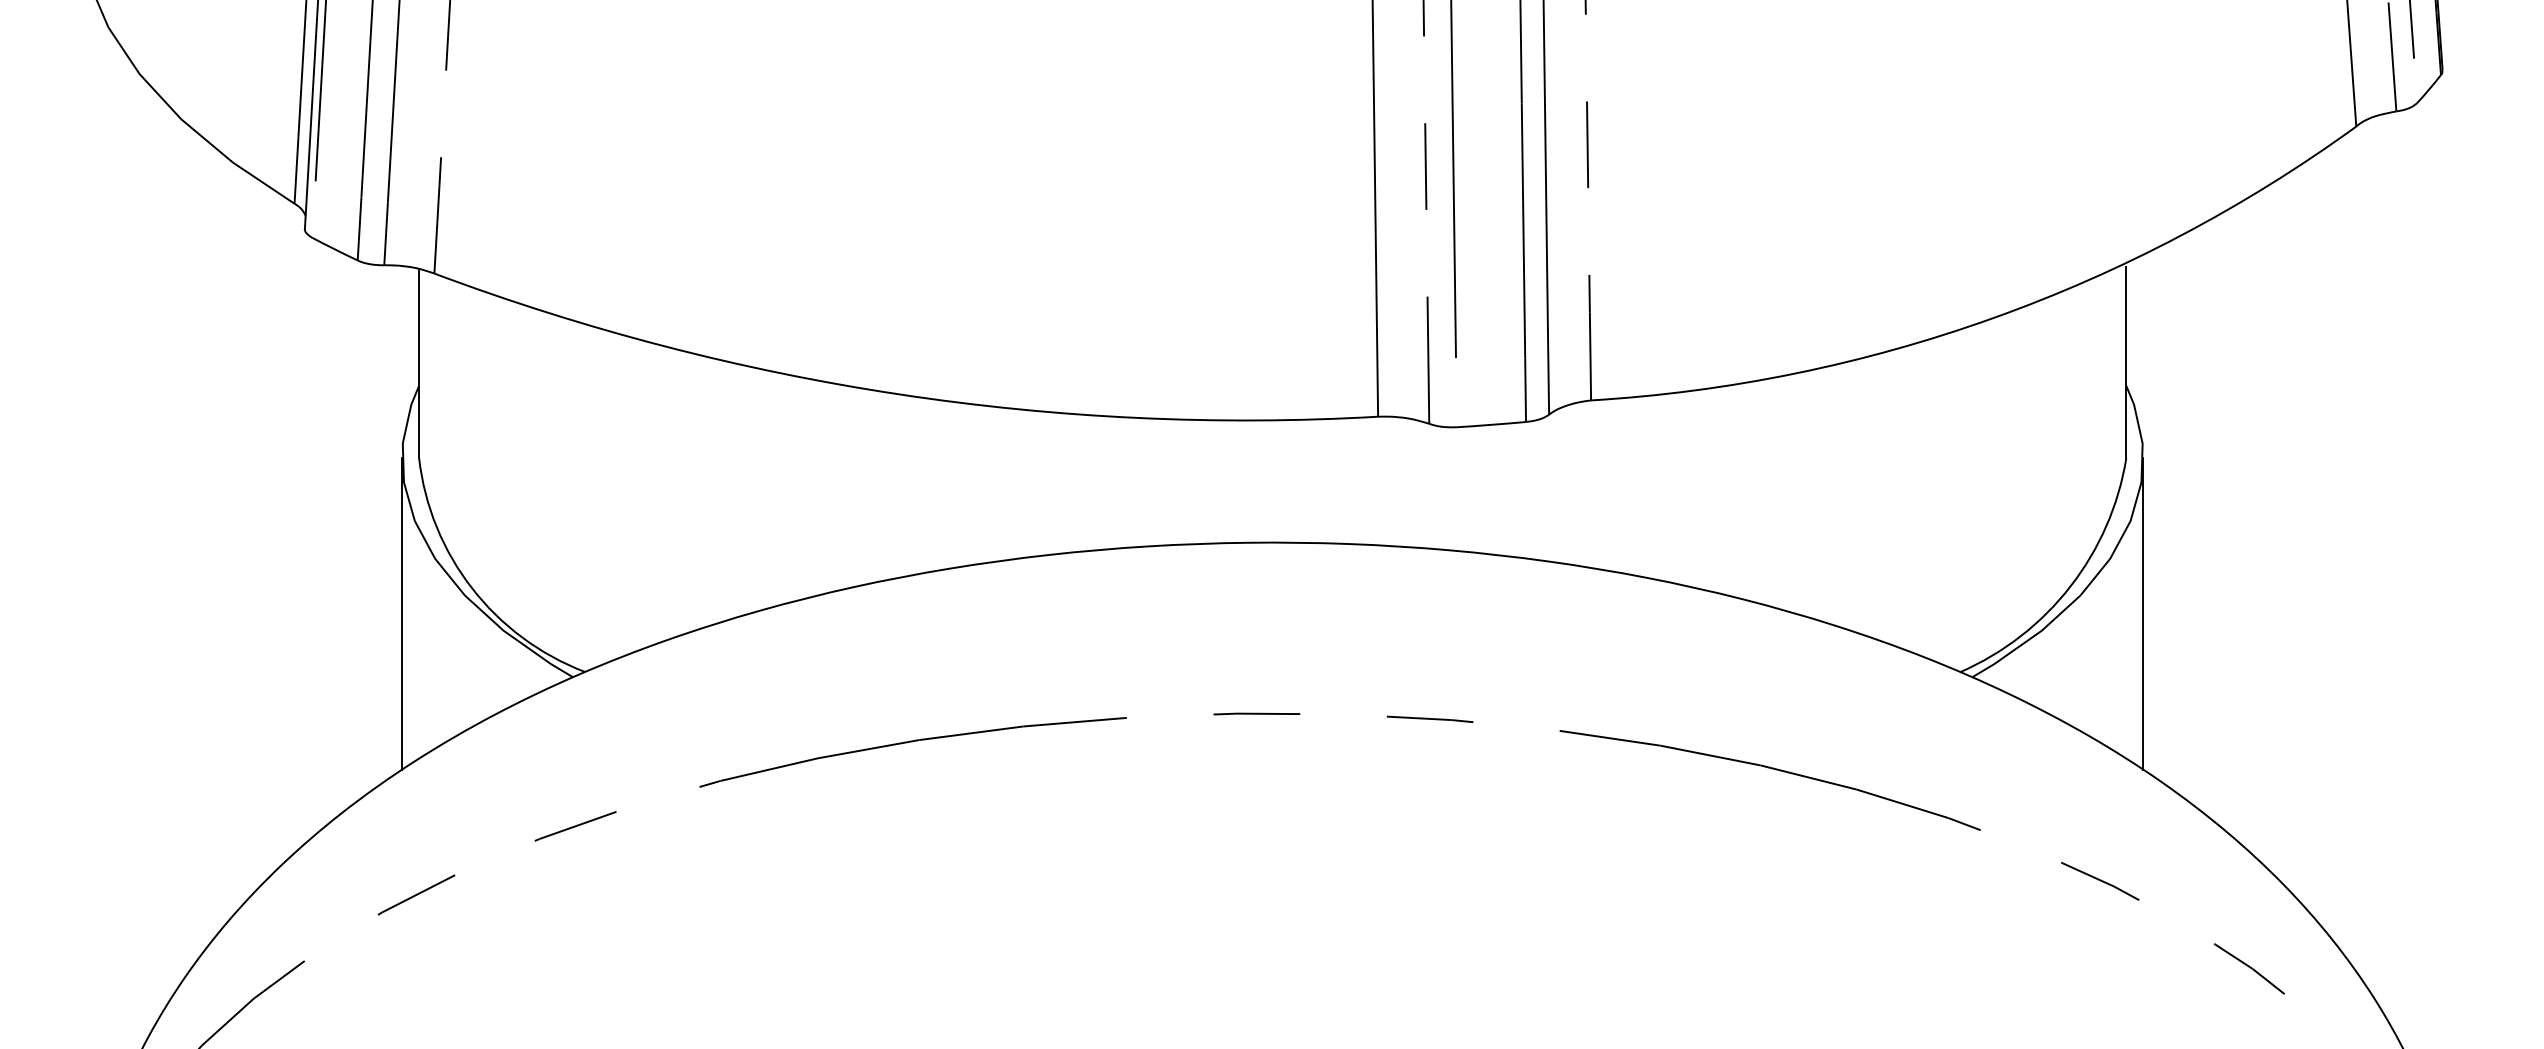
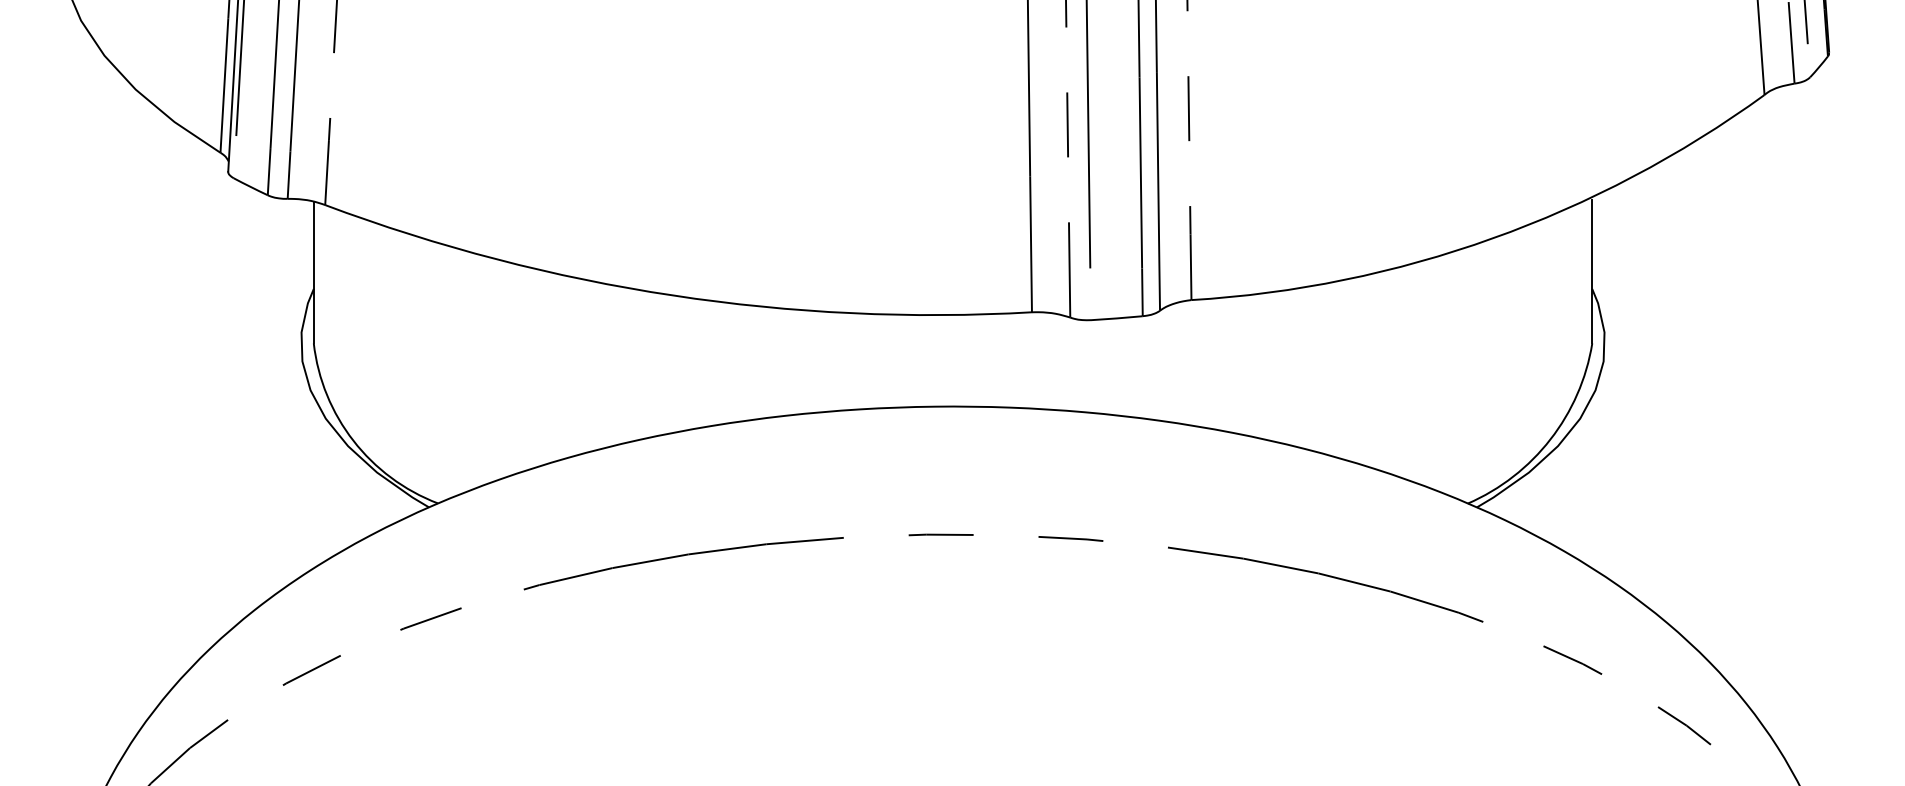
line: (402, 614) -> (301, 460), removed
line: (2143, 614) -> (1605, 460), removed

